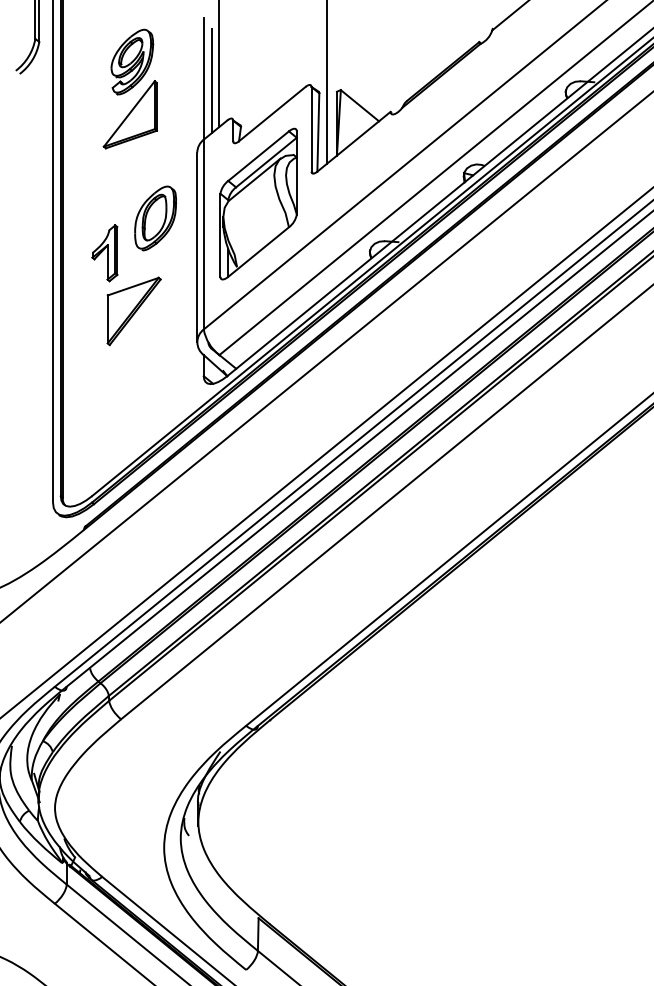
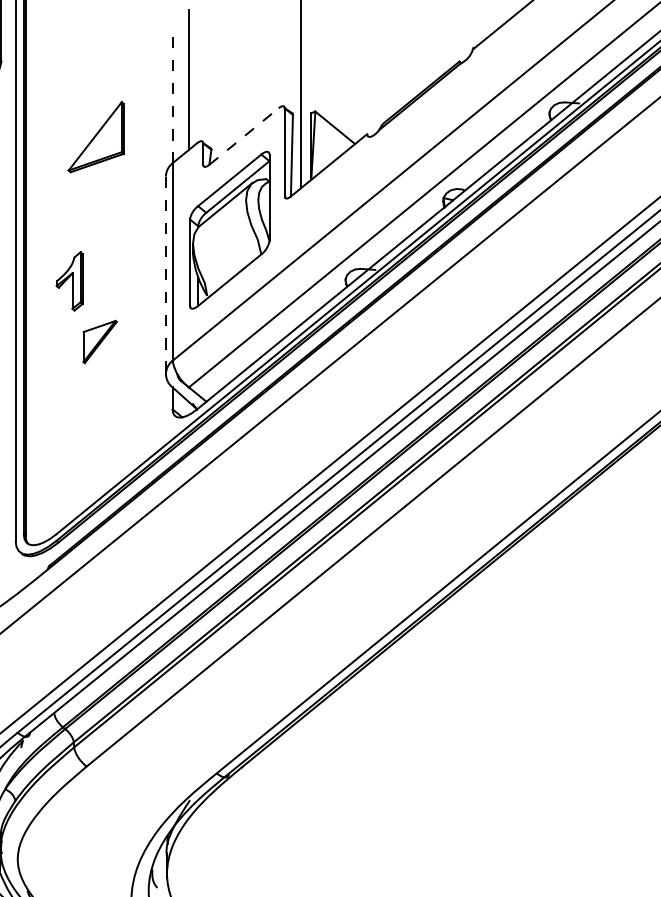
part: (132, 61) -> (98, 81), removed
line: (203, 78) -> (172, 99), solid -> dashed
line: (211, 81) -> (180, 102), removed
line: (272, 114) -> (244, 136), solid -> dashed
part: (155, 218) -> (122, 245), removed
line: (197, 247) -> (166, 275), solid -> dashed
part: (133, 311) -> (99, 342), size x0.6

